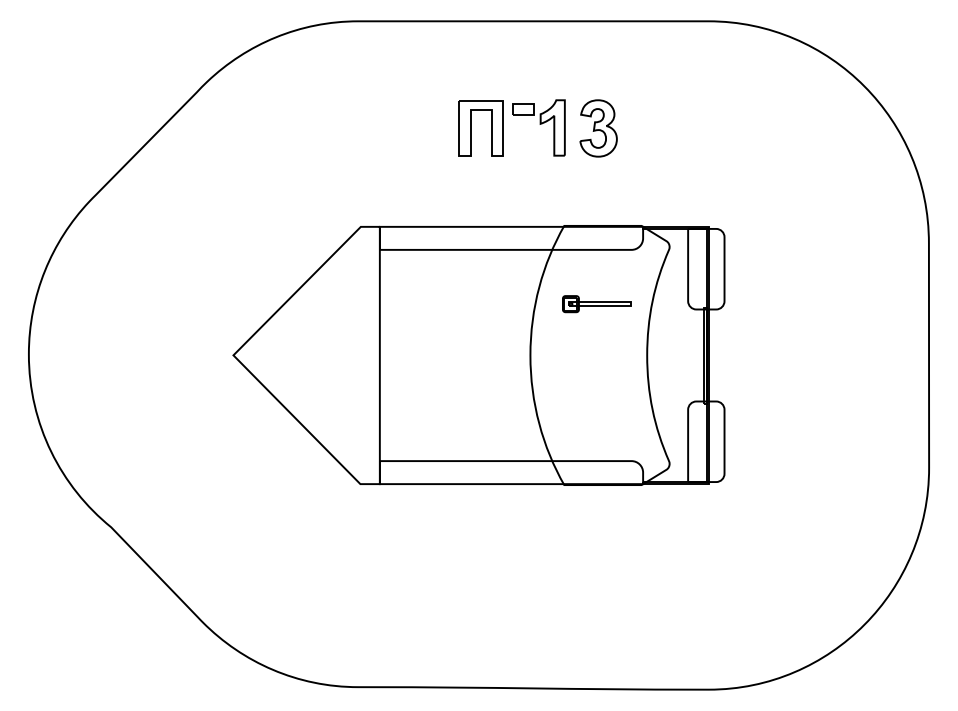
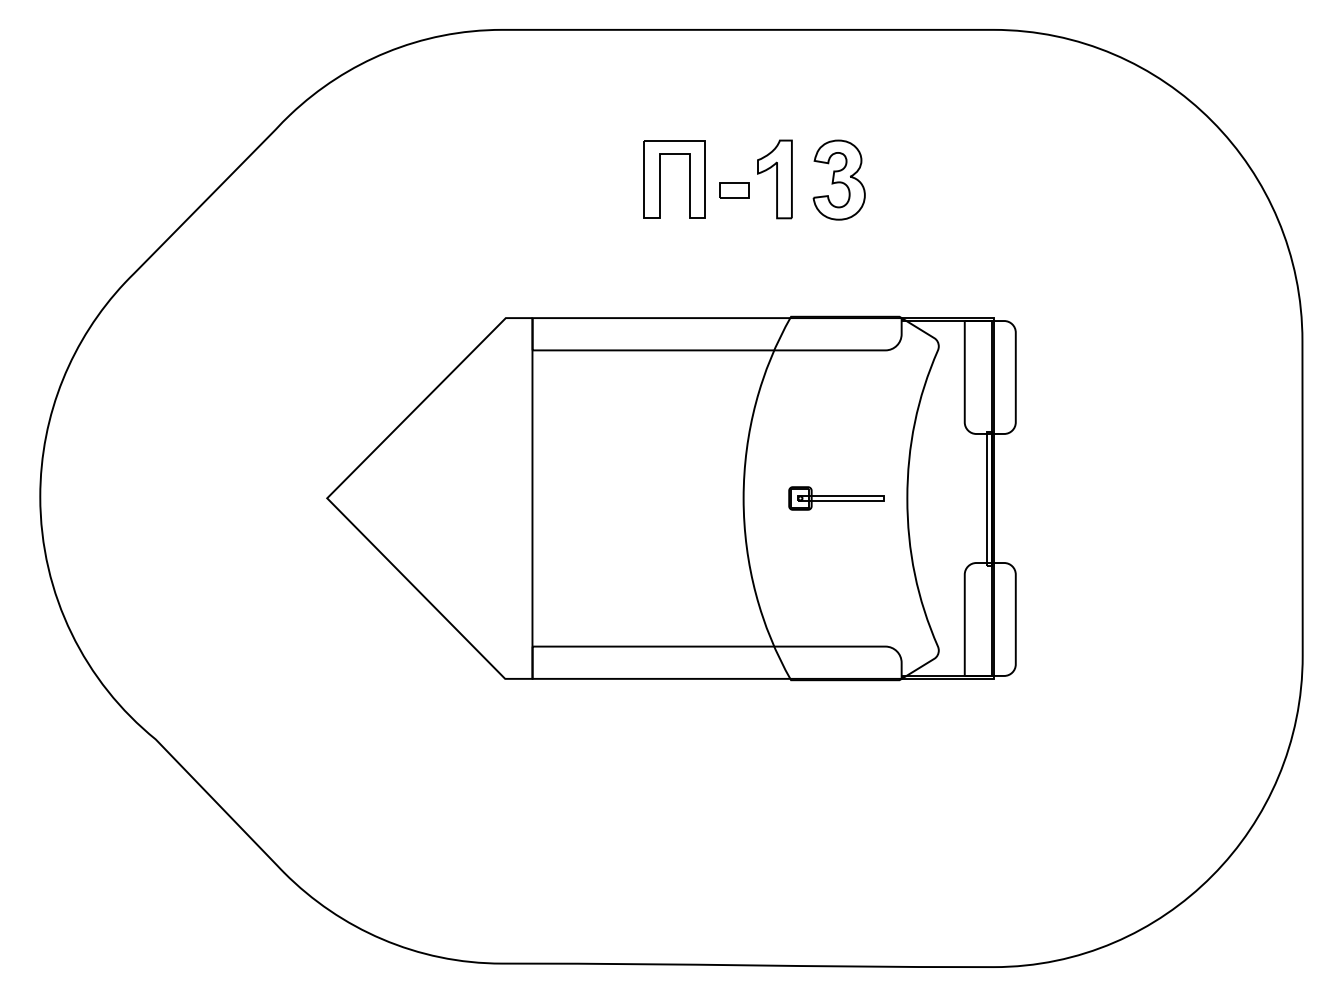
part: (523, 109) -> (734, 190), moved
part: (596, 304) -> (836, 498), moved

